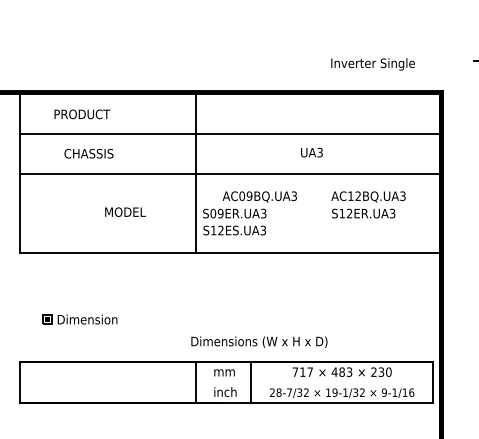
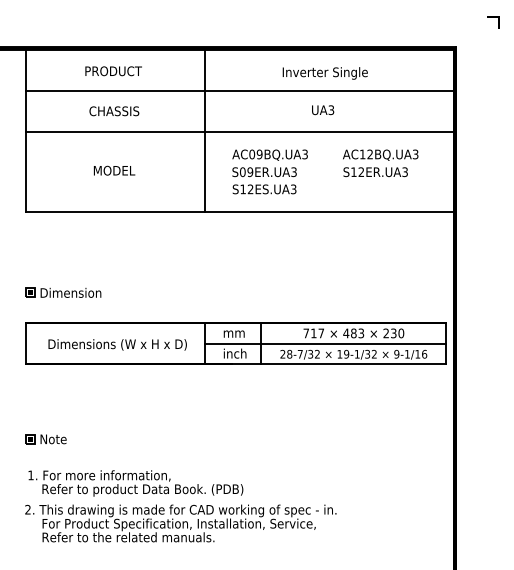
text: (372, 64) -> (324, 73), moved
text: (82, 114) -> (113, 71), moved
text: (89, 153) -> (114, 111), moved
text: (125, 211) -> (114, 170), moved
text: (234, 221) -> (264, 180), moved
part: (80, 319) -> (63, 292), moved
text: (259, 341) -> (117, 344), moved
line: (314, 382) -> (325, 343), added

